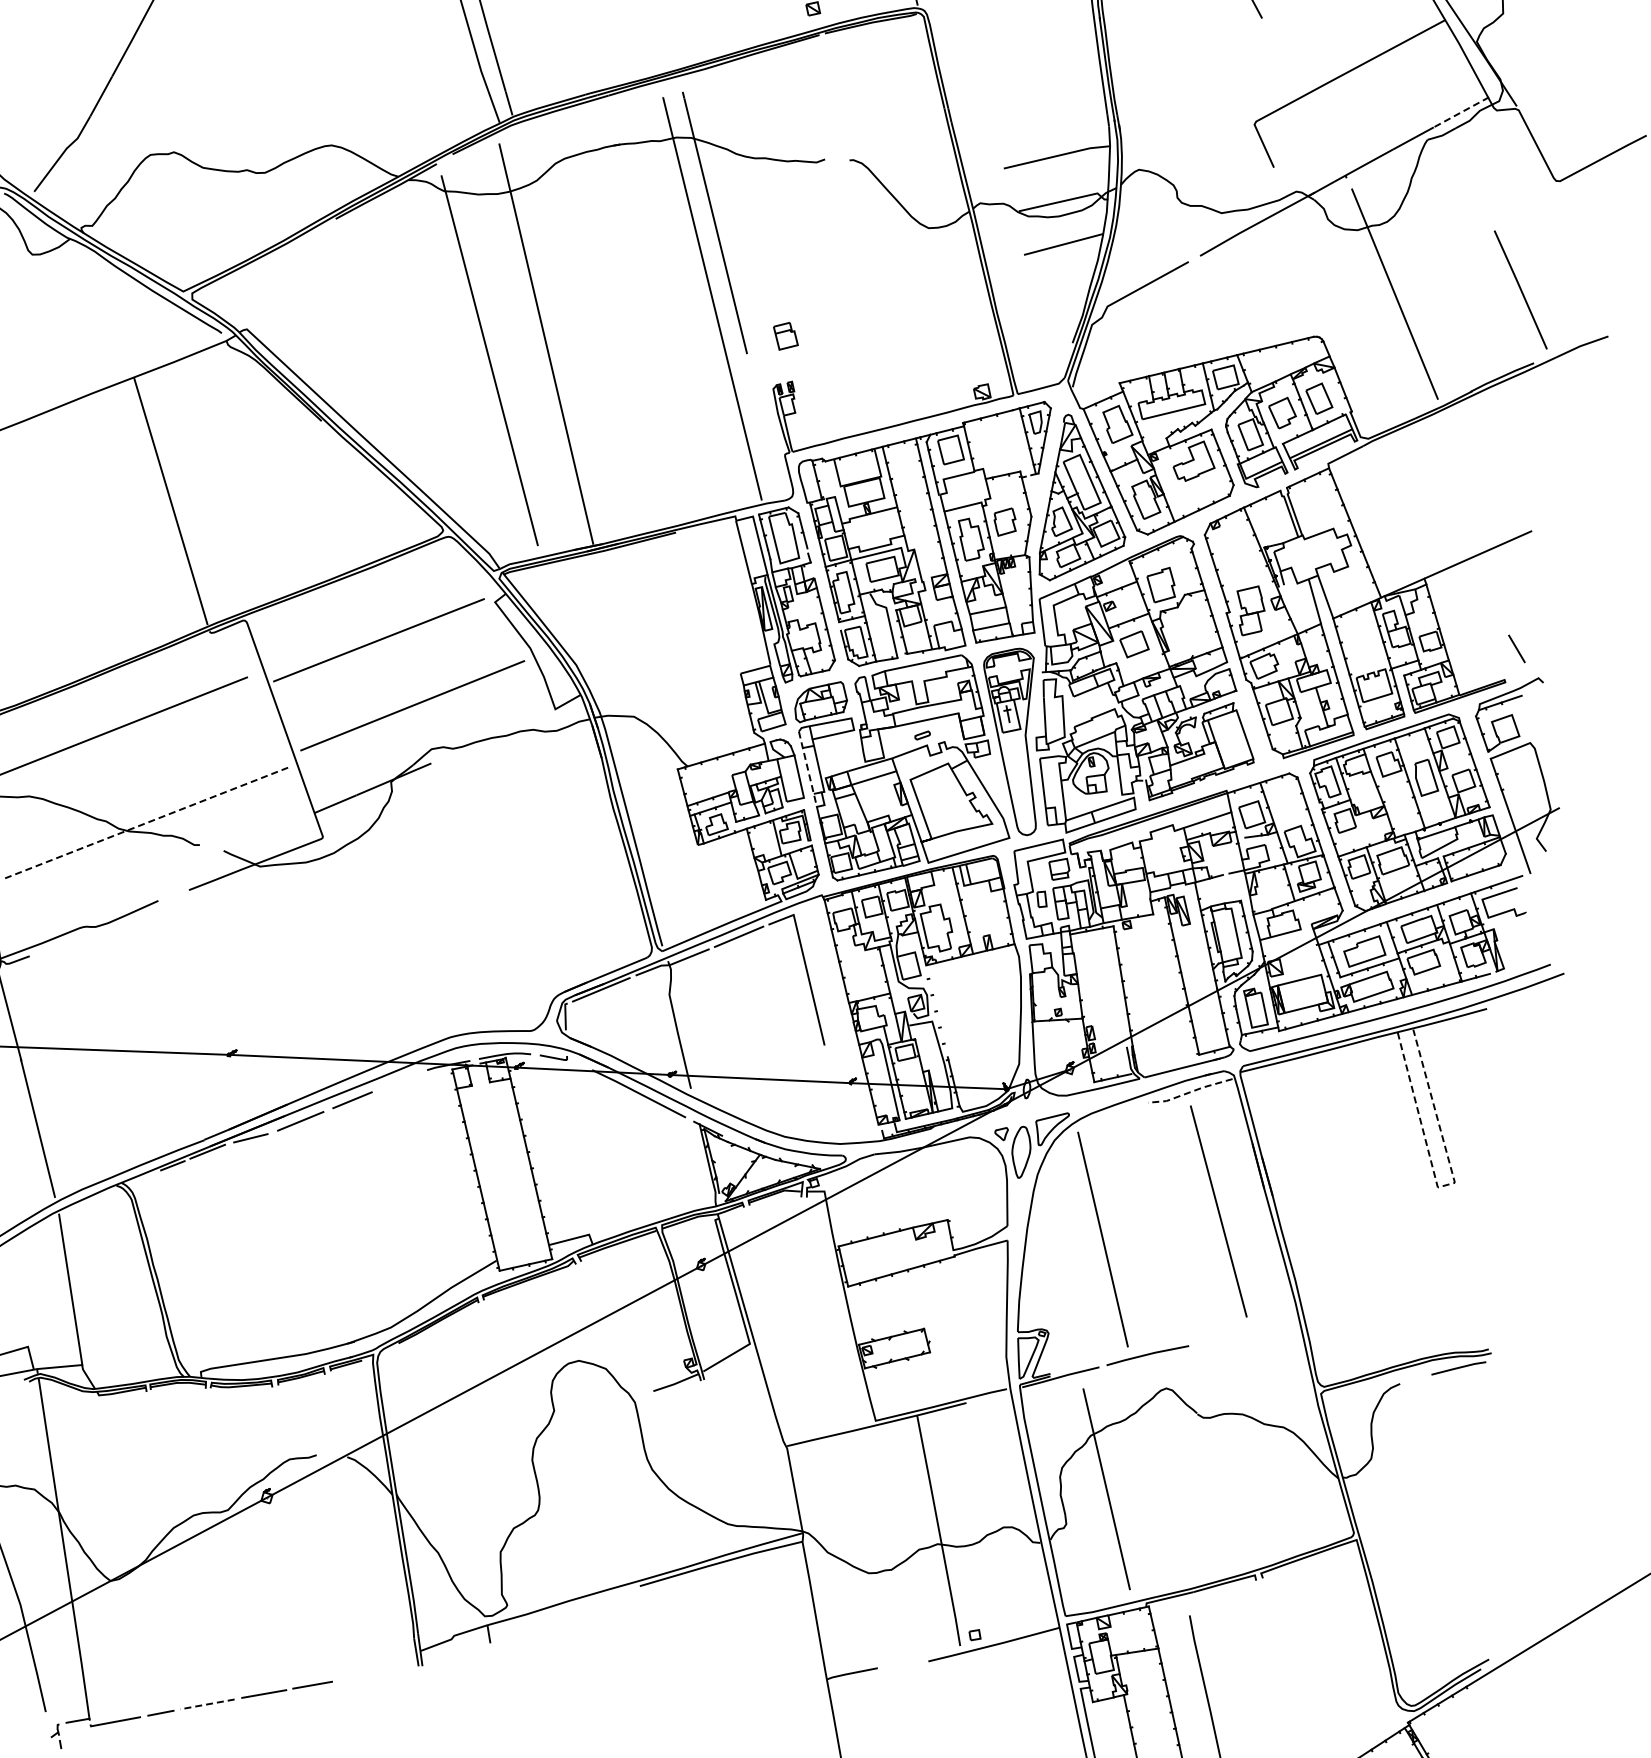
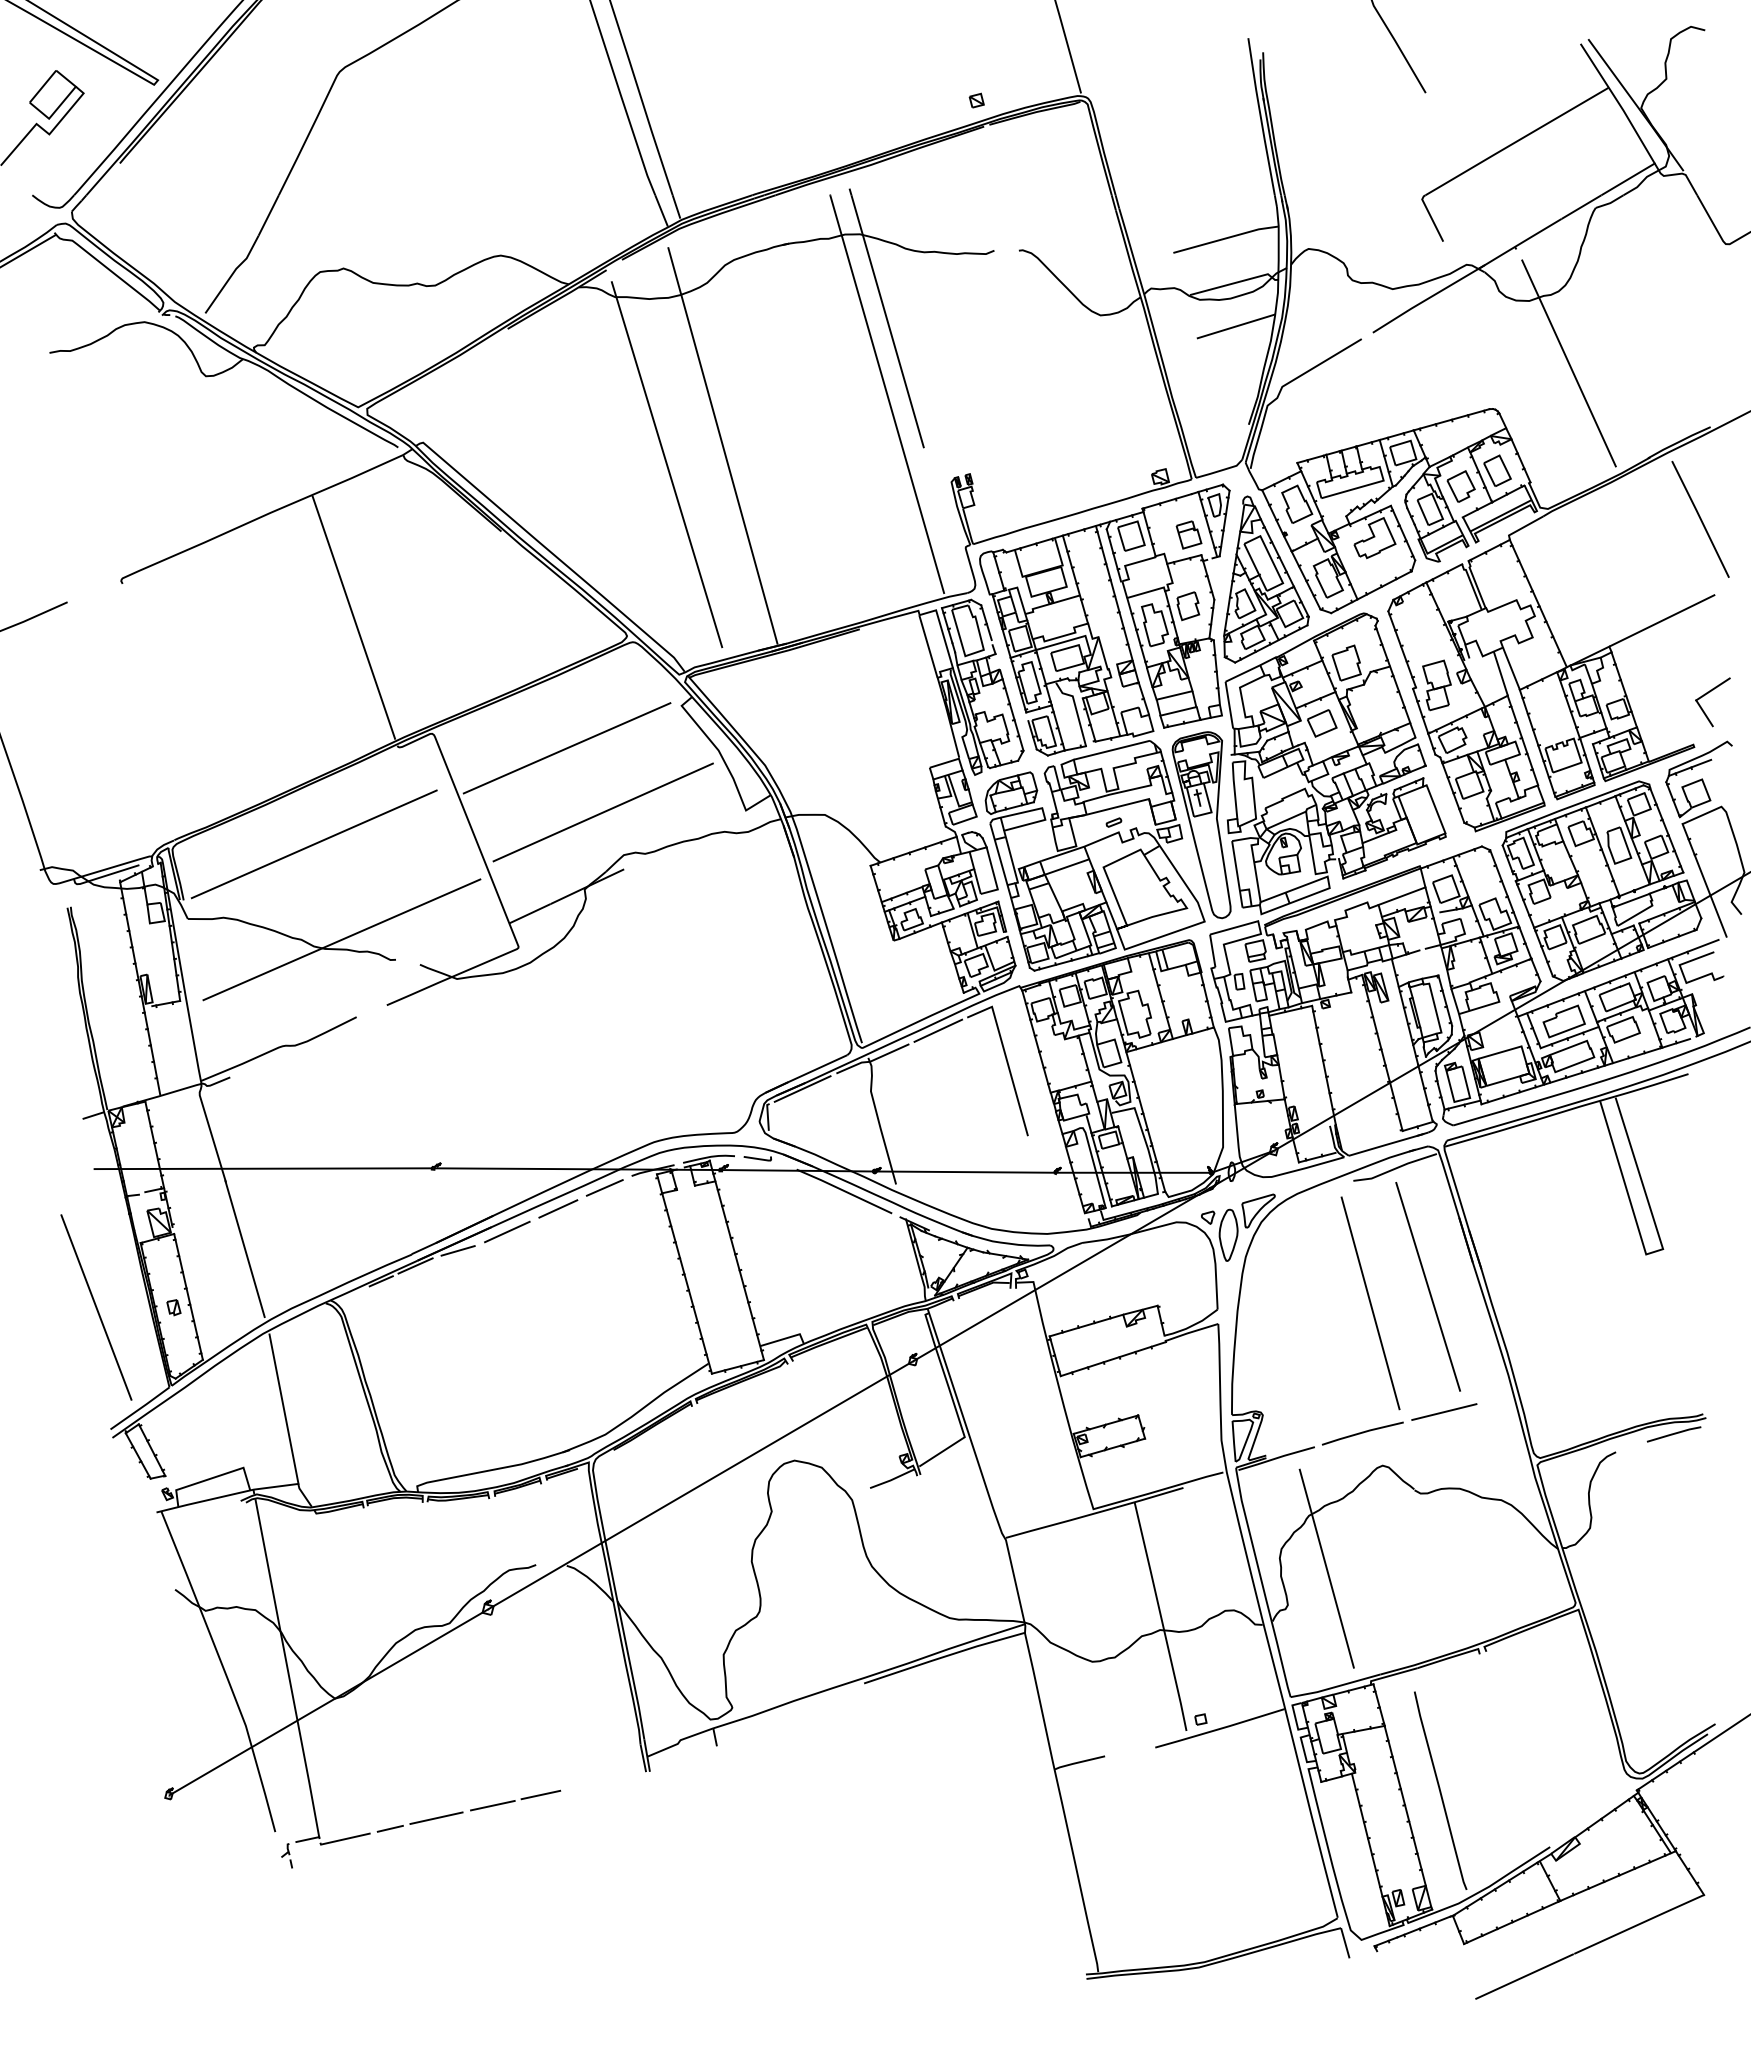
line: (1461, 112) -> (1628, 179), dashed -> solid
line: (1520, 290) -> (1700, 519), moved
part: (785, 335) -> (1188, 534), moved
line: (1525, 625) -> (1712, 689), added
line: (807, 769) -> (1000, 860), dashed -> solid
line: (146, 822) -> (341, 939), dashed -> solid
line: (936, 1011) -> (1138, 1097), added
line: (399, 1080) -> (604, 1187), added
line: (1190, 1091) -> (1395, 1168), dashed -> solid
line: (1446, 1184) -> (1654, 1251), dashed -> solid
line: (1102, 1239) -> (1370, 1303), moved
line: (1230, 1336) -> (1444, 1411), added
line: (207, 1704) -> (436, 1818), dashed -> solid

